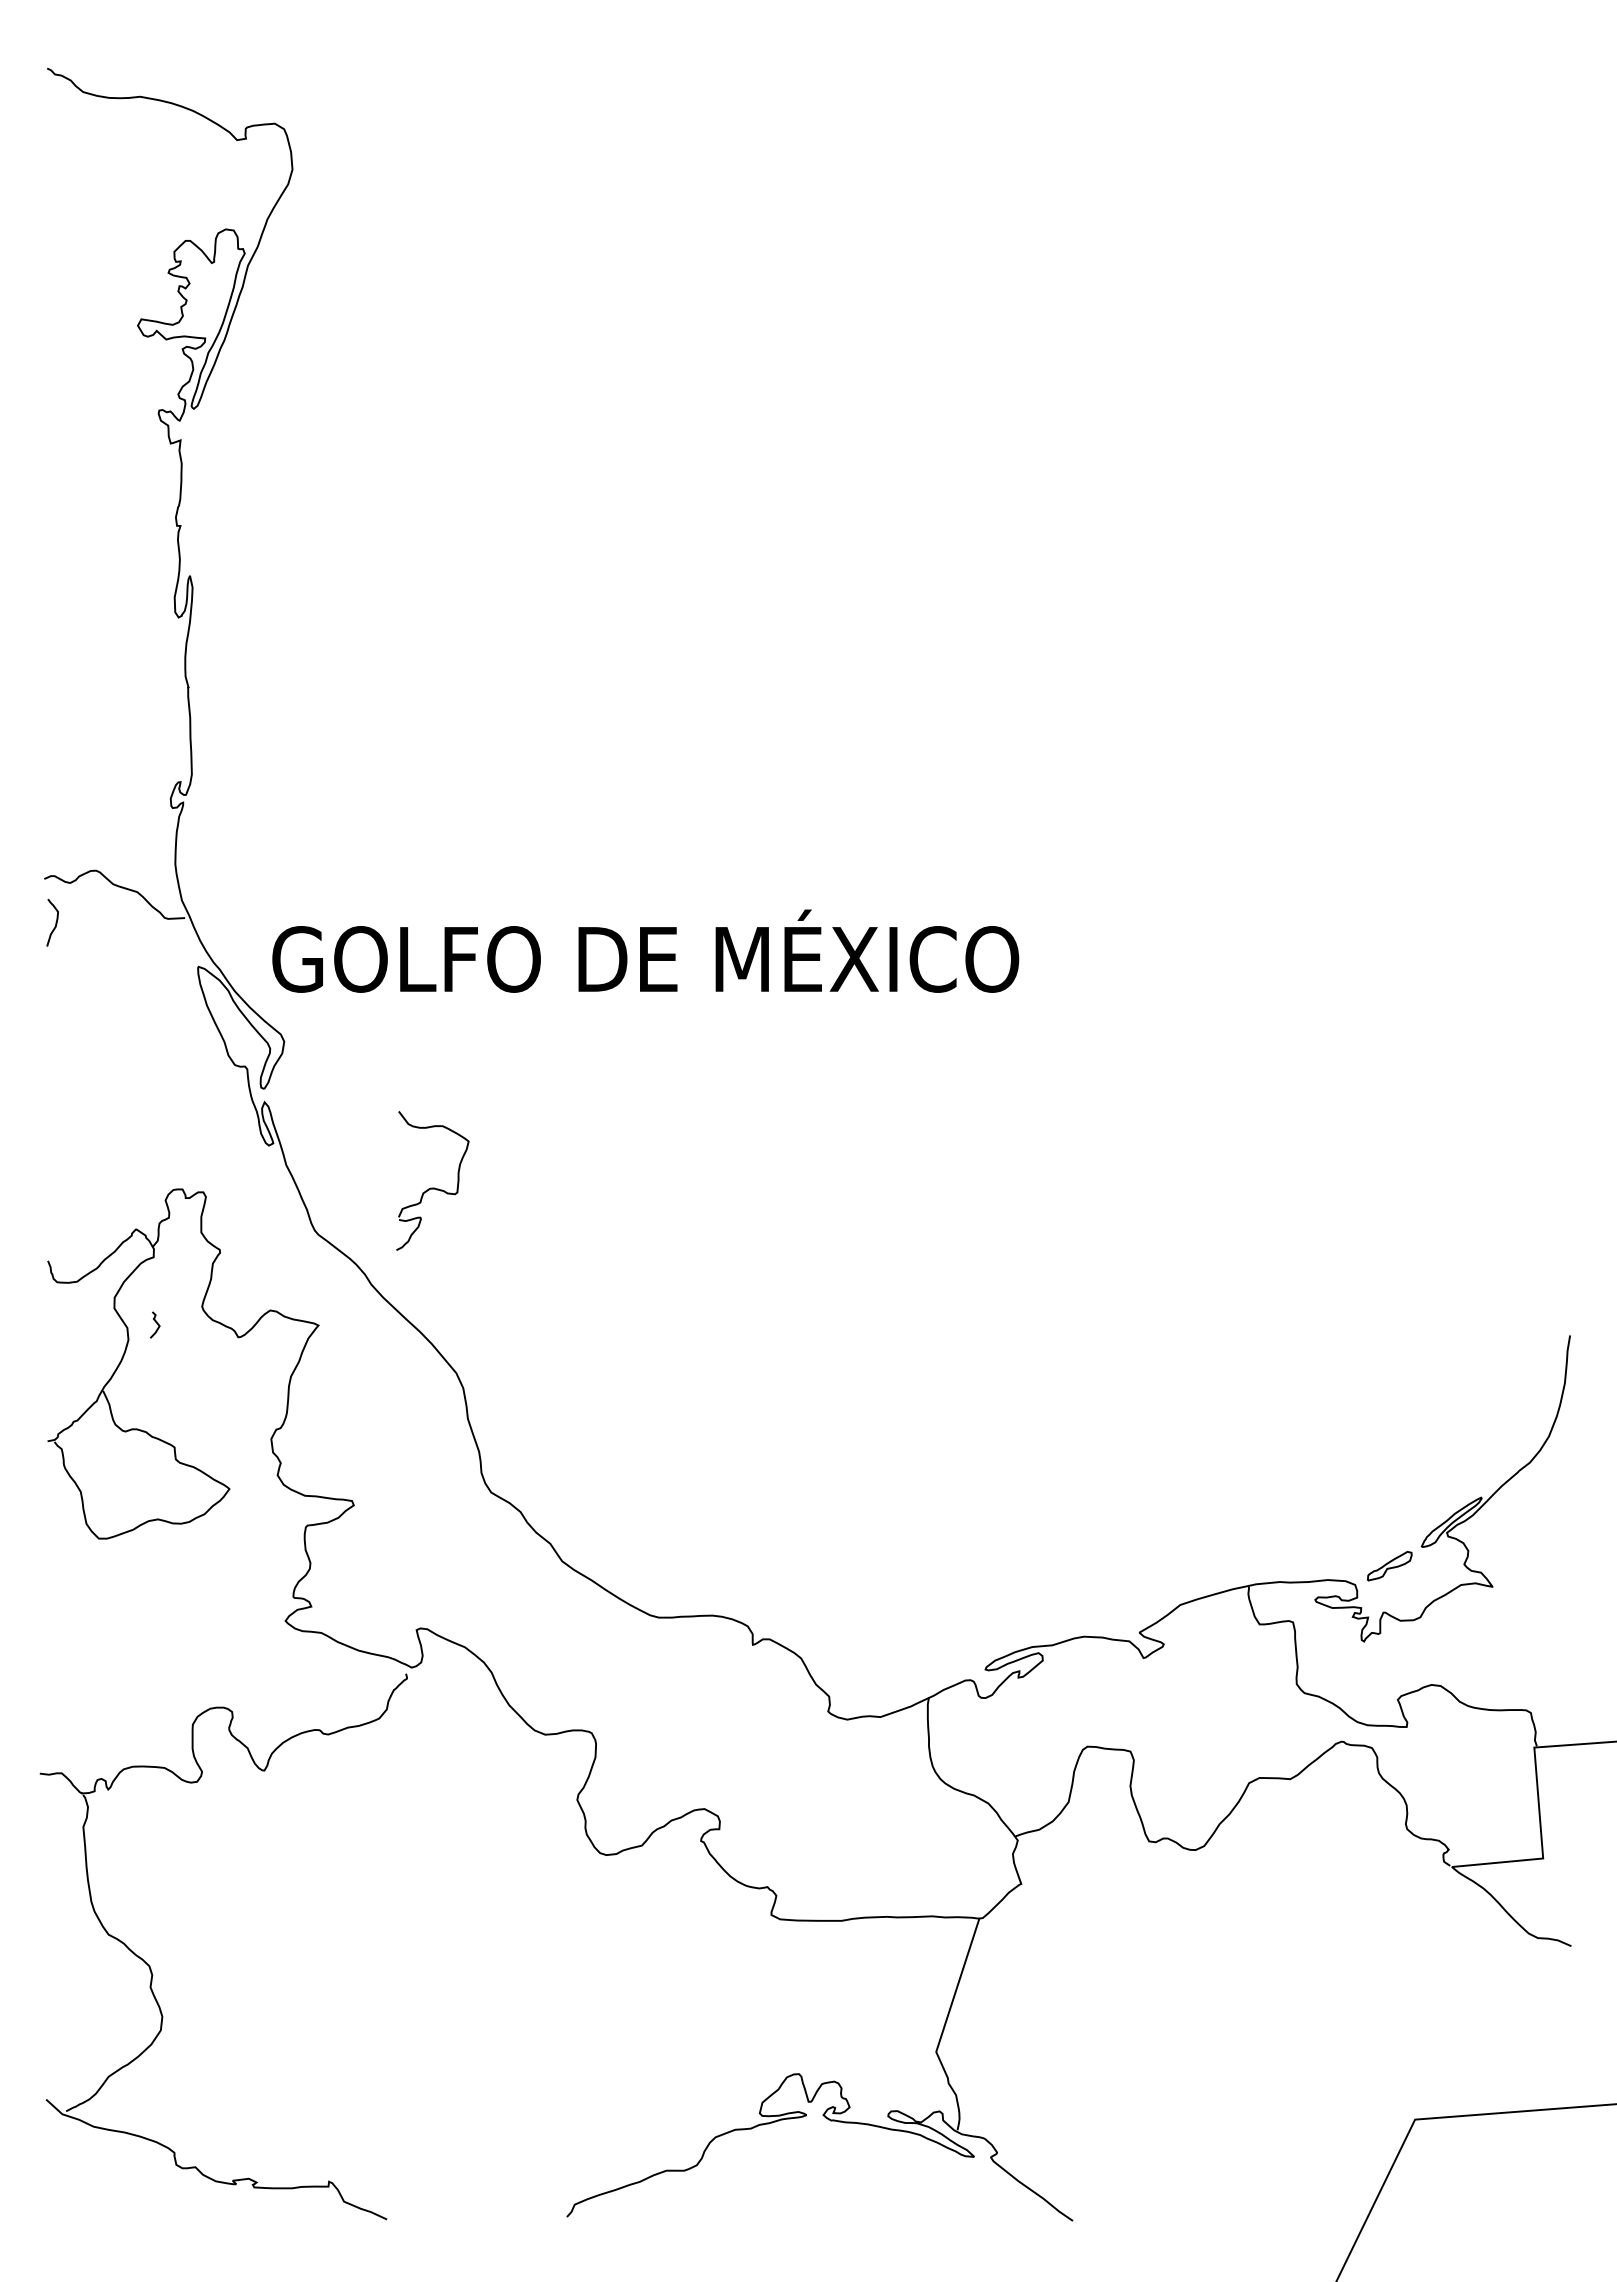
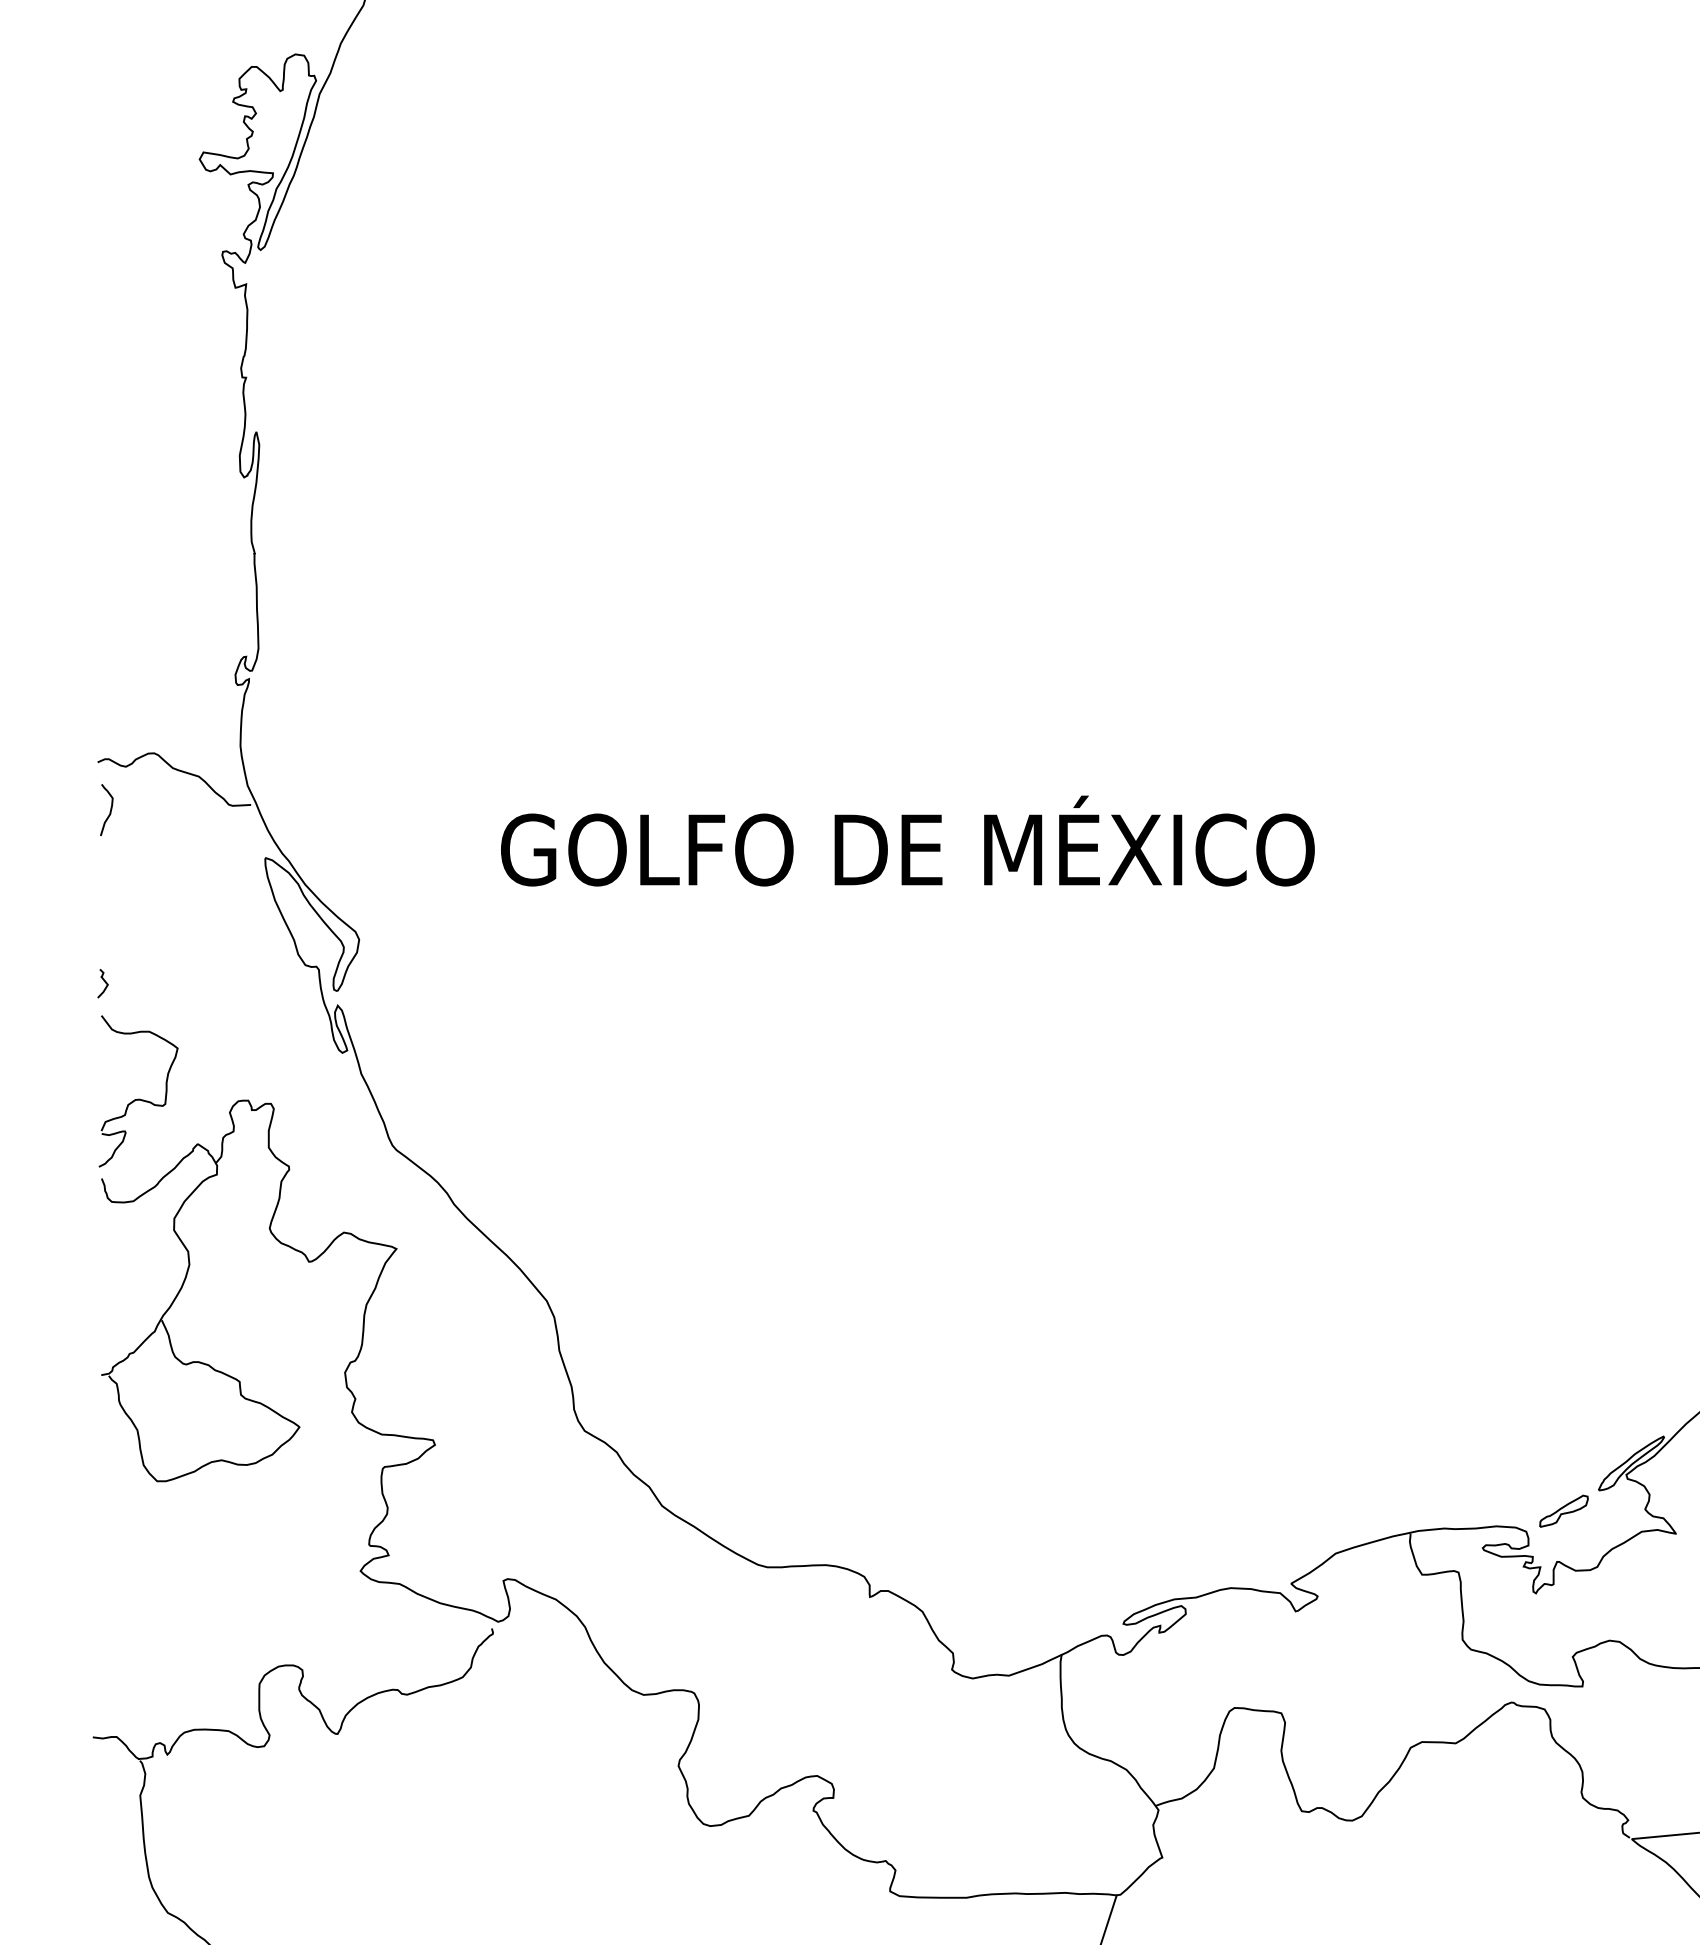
text: (645, 950) -> (907, 840), moved
part: (432, 1187) -> (138, 1098), moved
part: (155, 1324) -> (103, 983), moved

